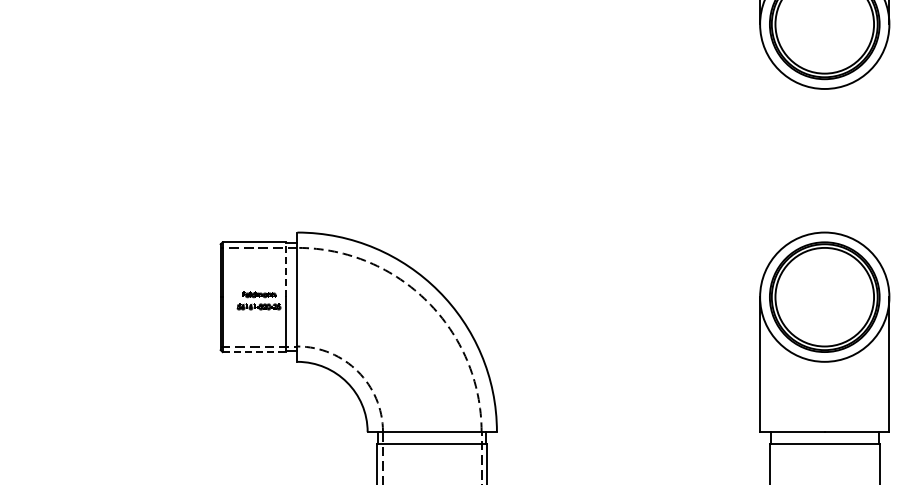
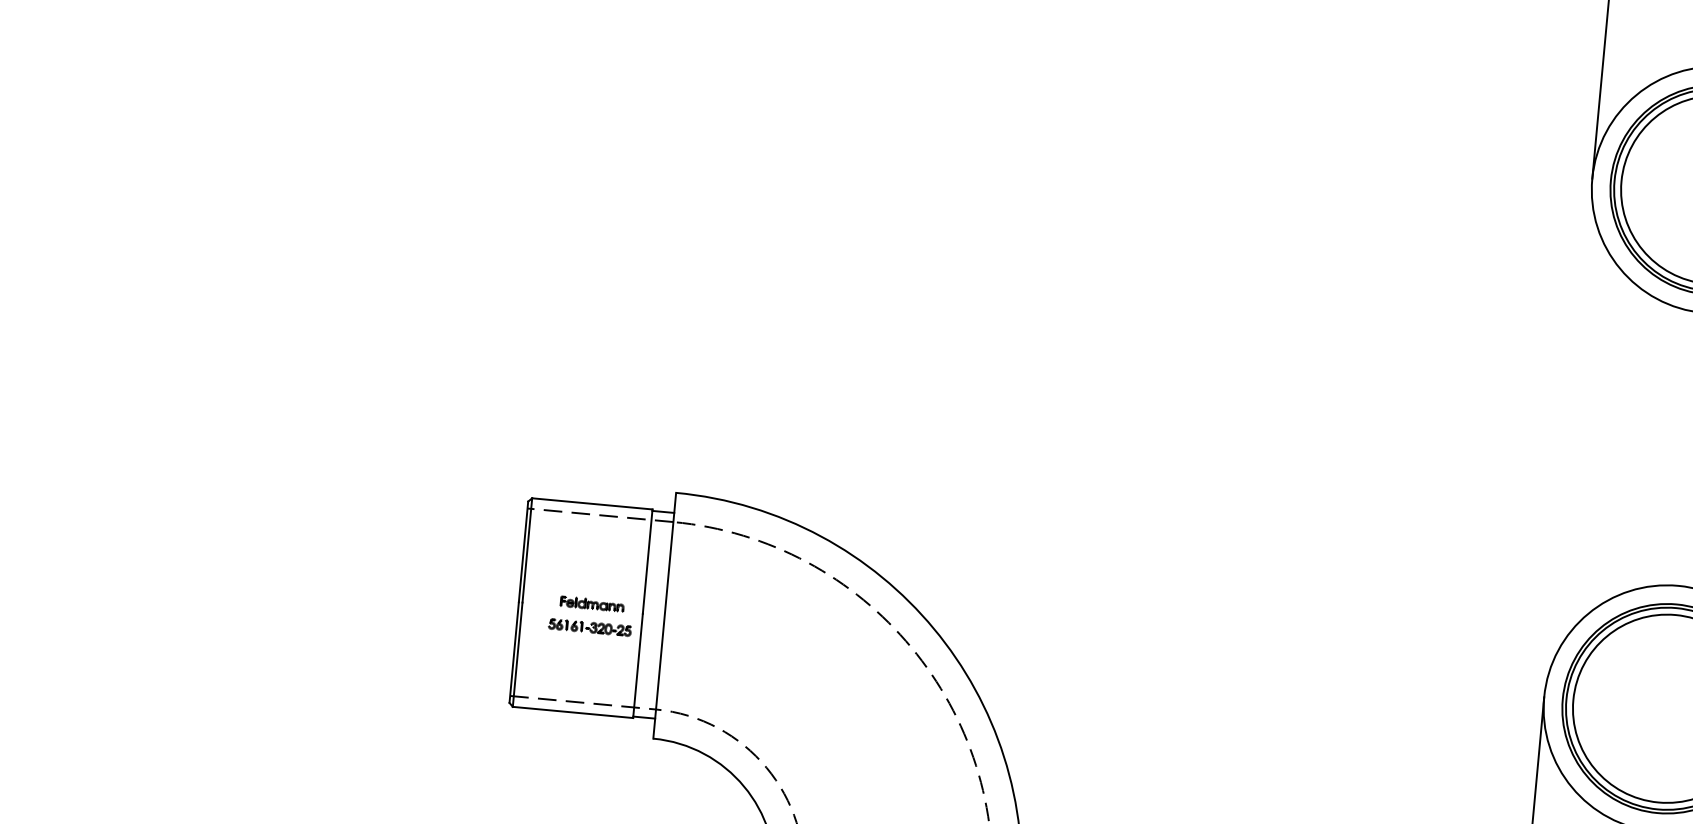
line: (285, 269) -> (646, 560), dashed -> solid
line: (254, 352) -> (573, 713), dashed -> solid

